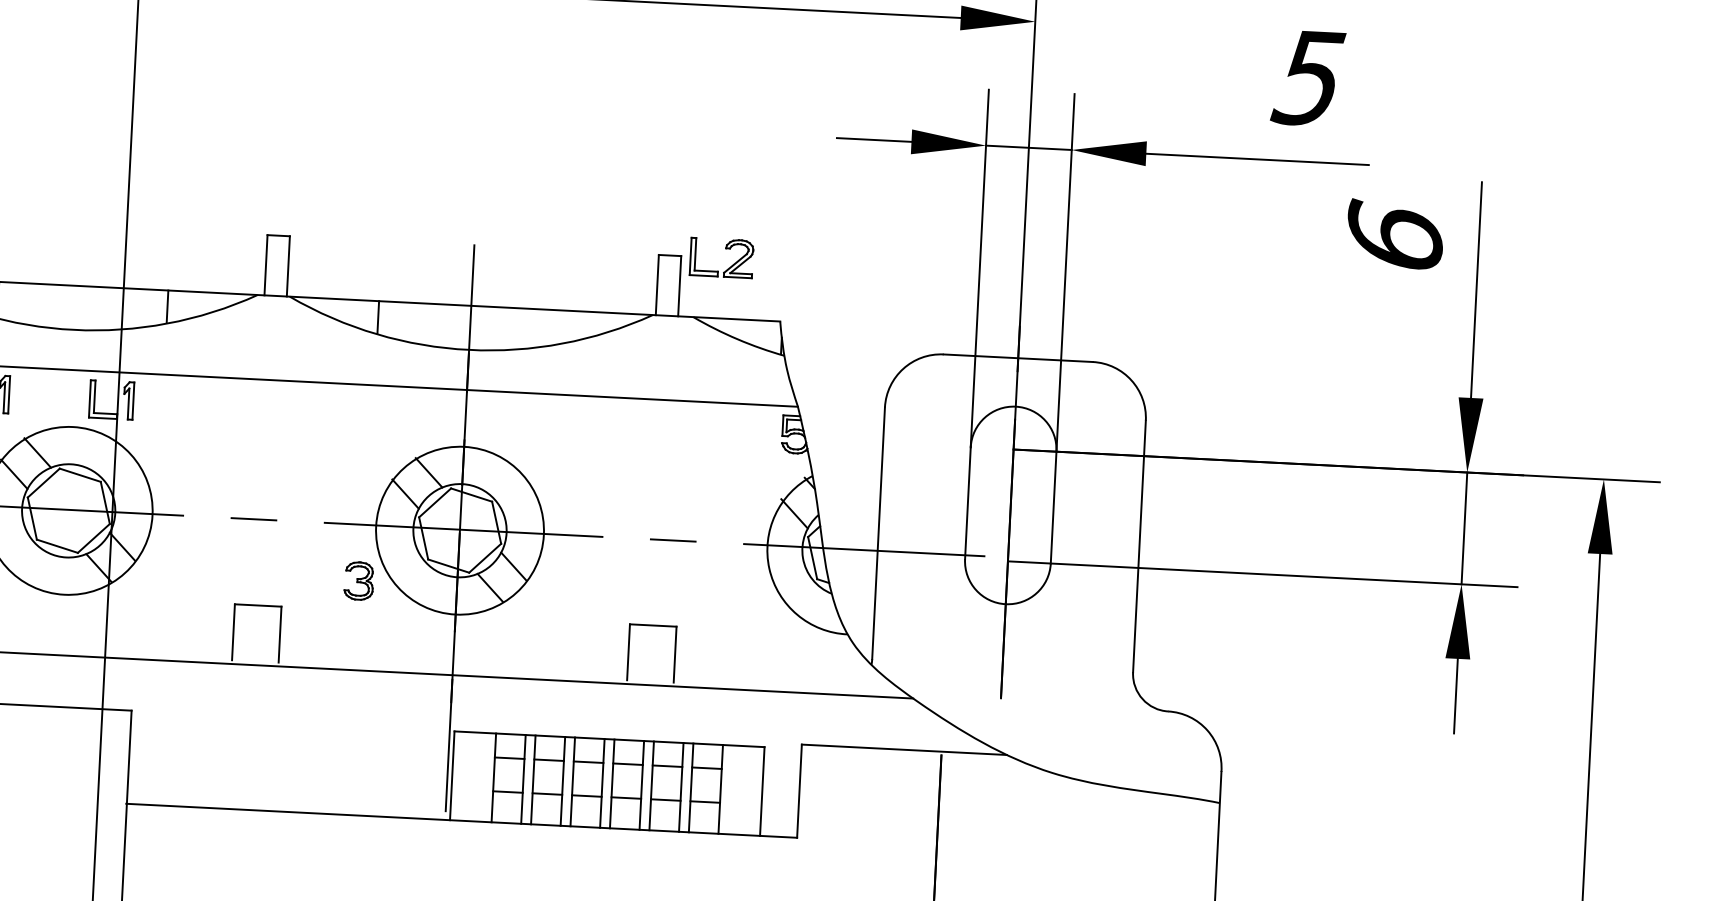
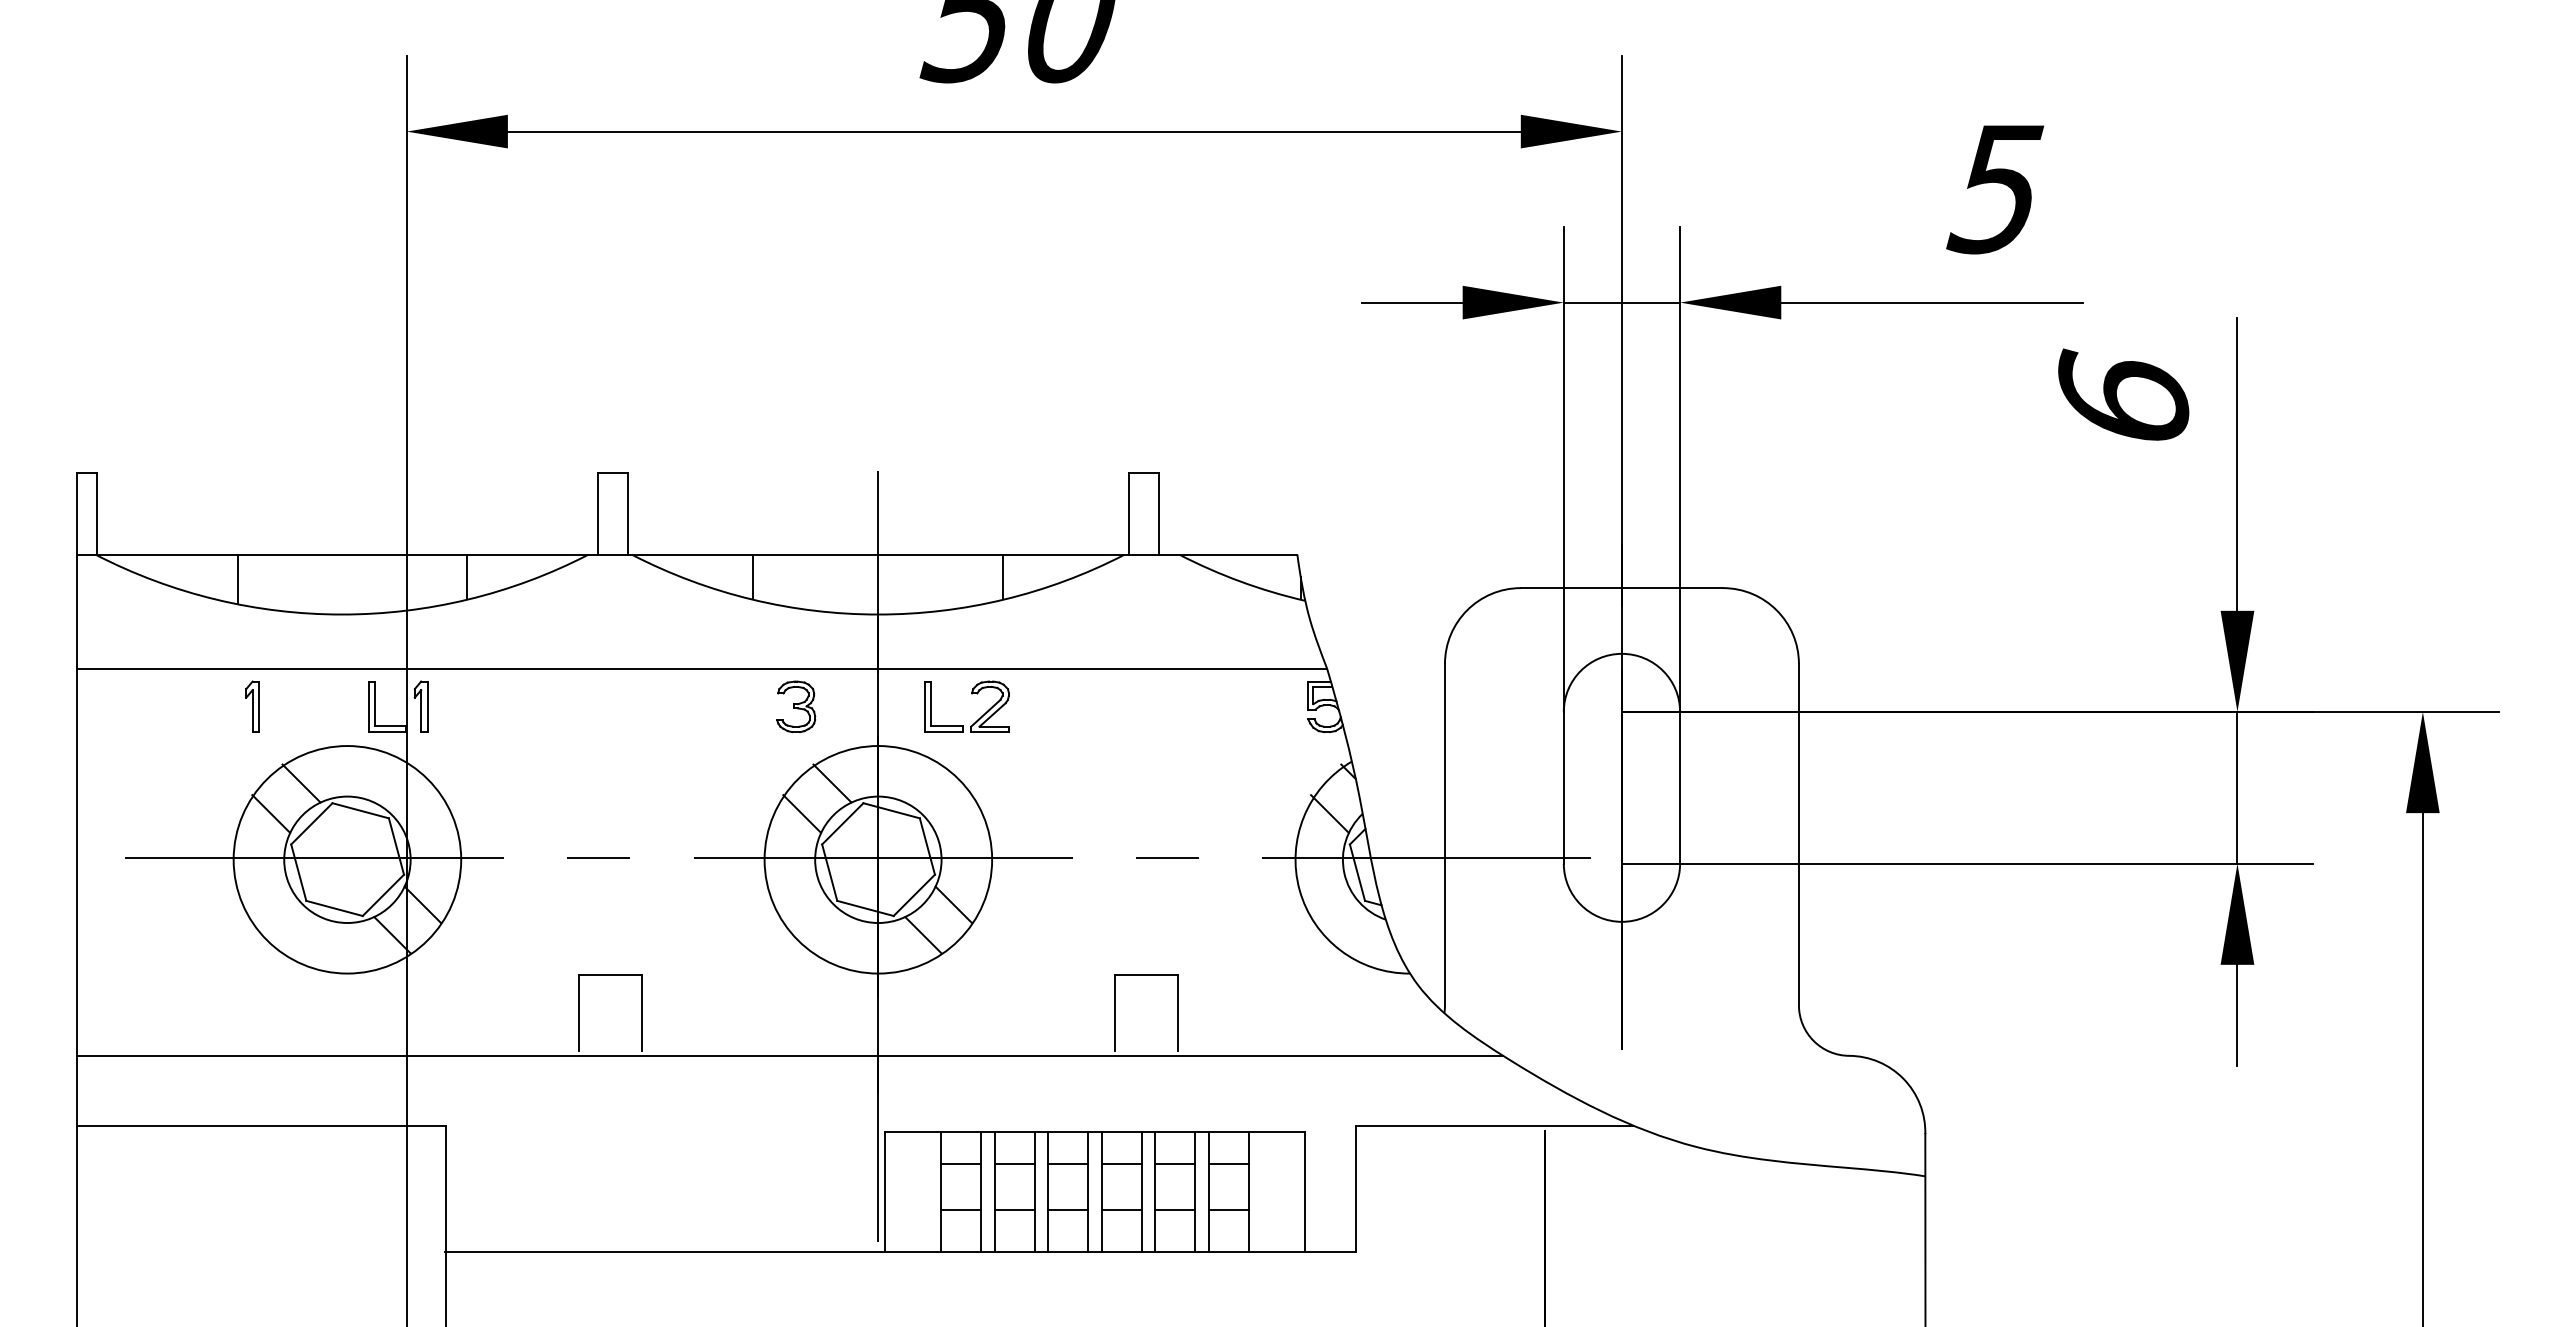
part: (725, 249) -> (971, 694), moved
line: (562, 326) -> (1003, 576), added
part: (359, 580) -> (796, 706), moved

